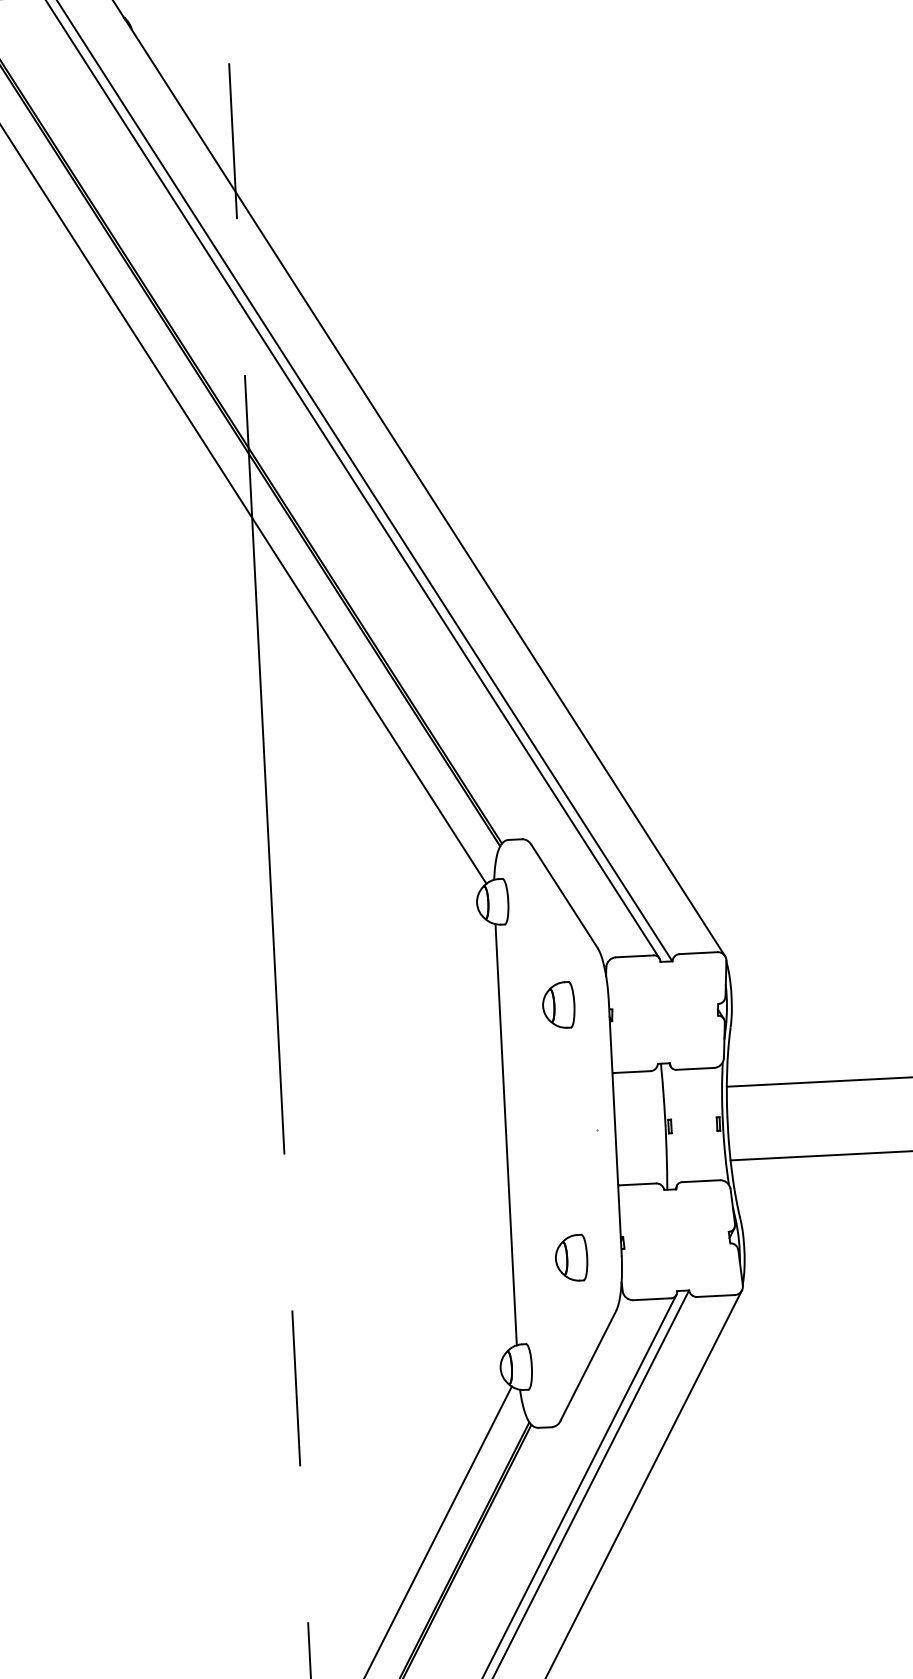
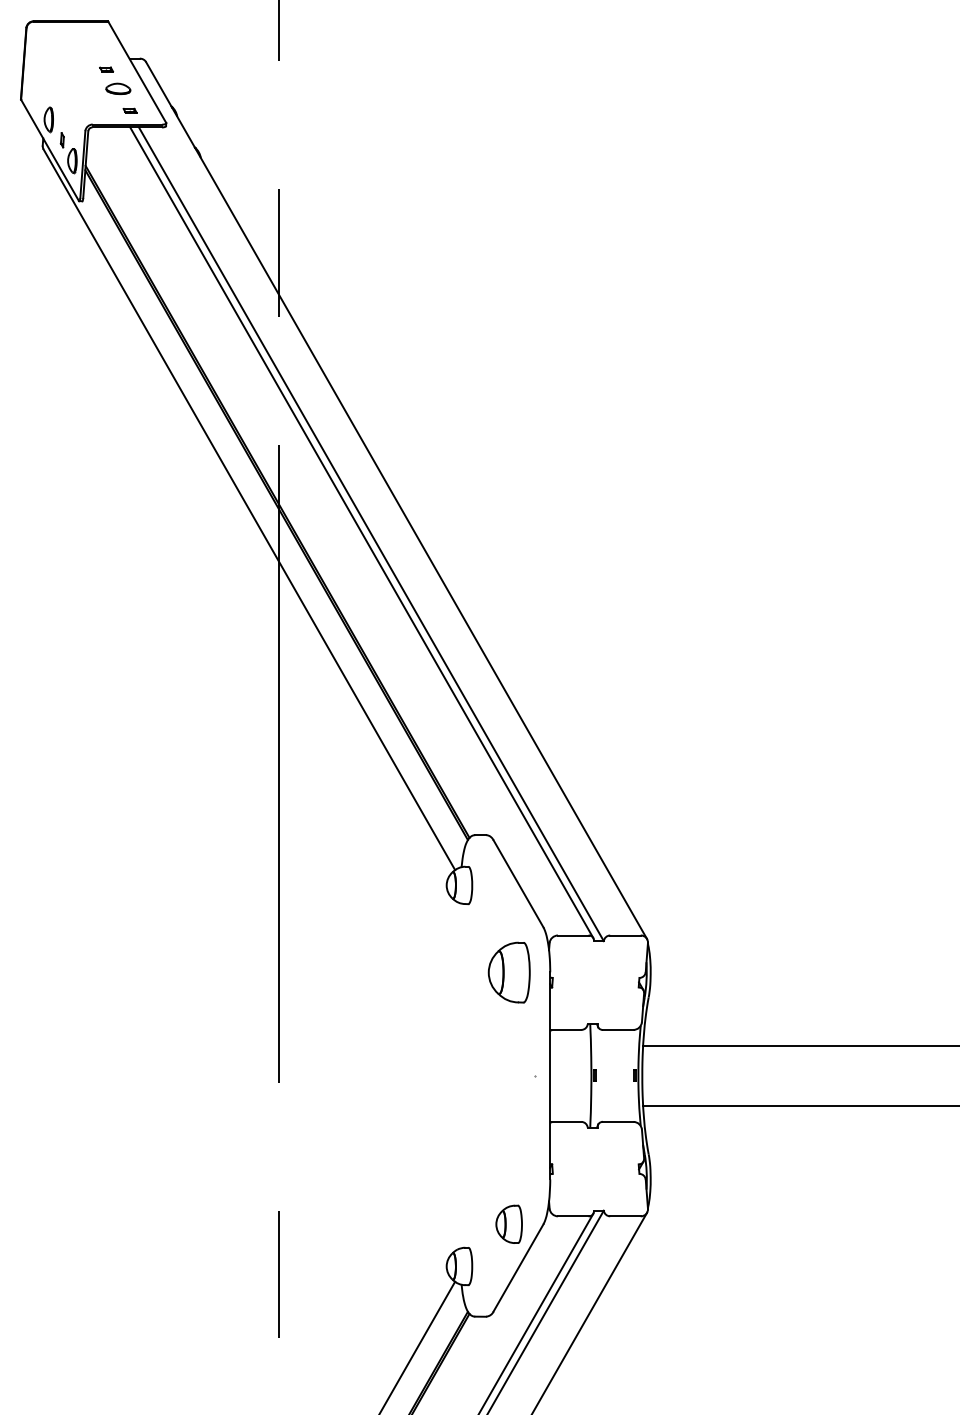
part: (557, 1004) -> (508, 971), size x1.6
line: (505, 1134) -> (460, 1075), removed
part: (570, 1257) -> (508, 1223), moved

